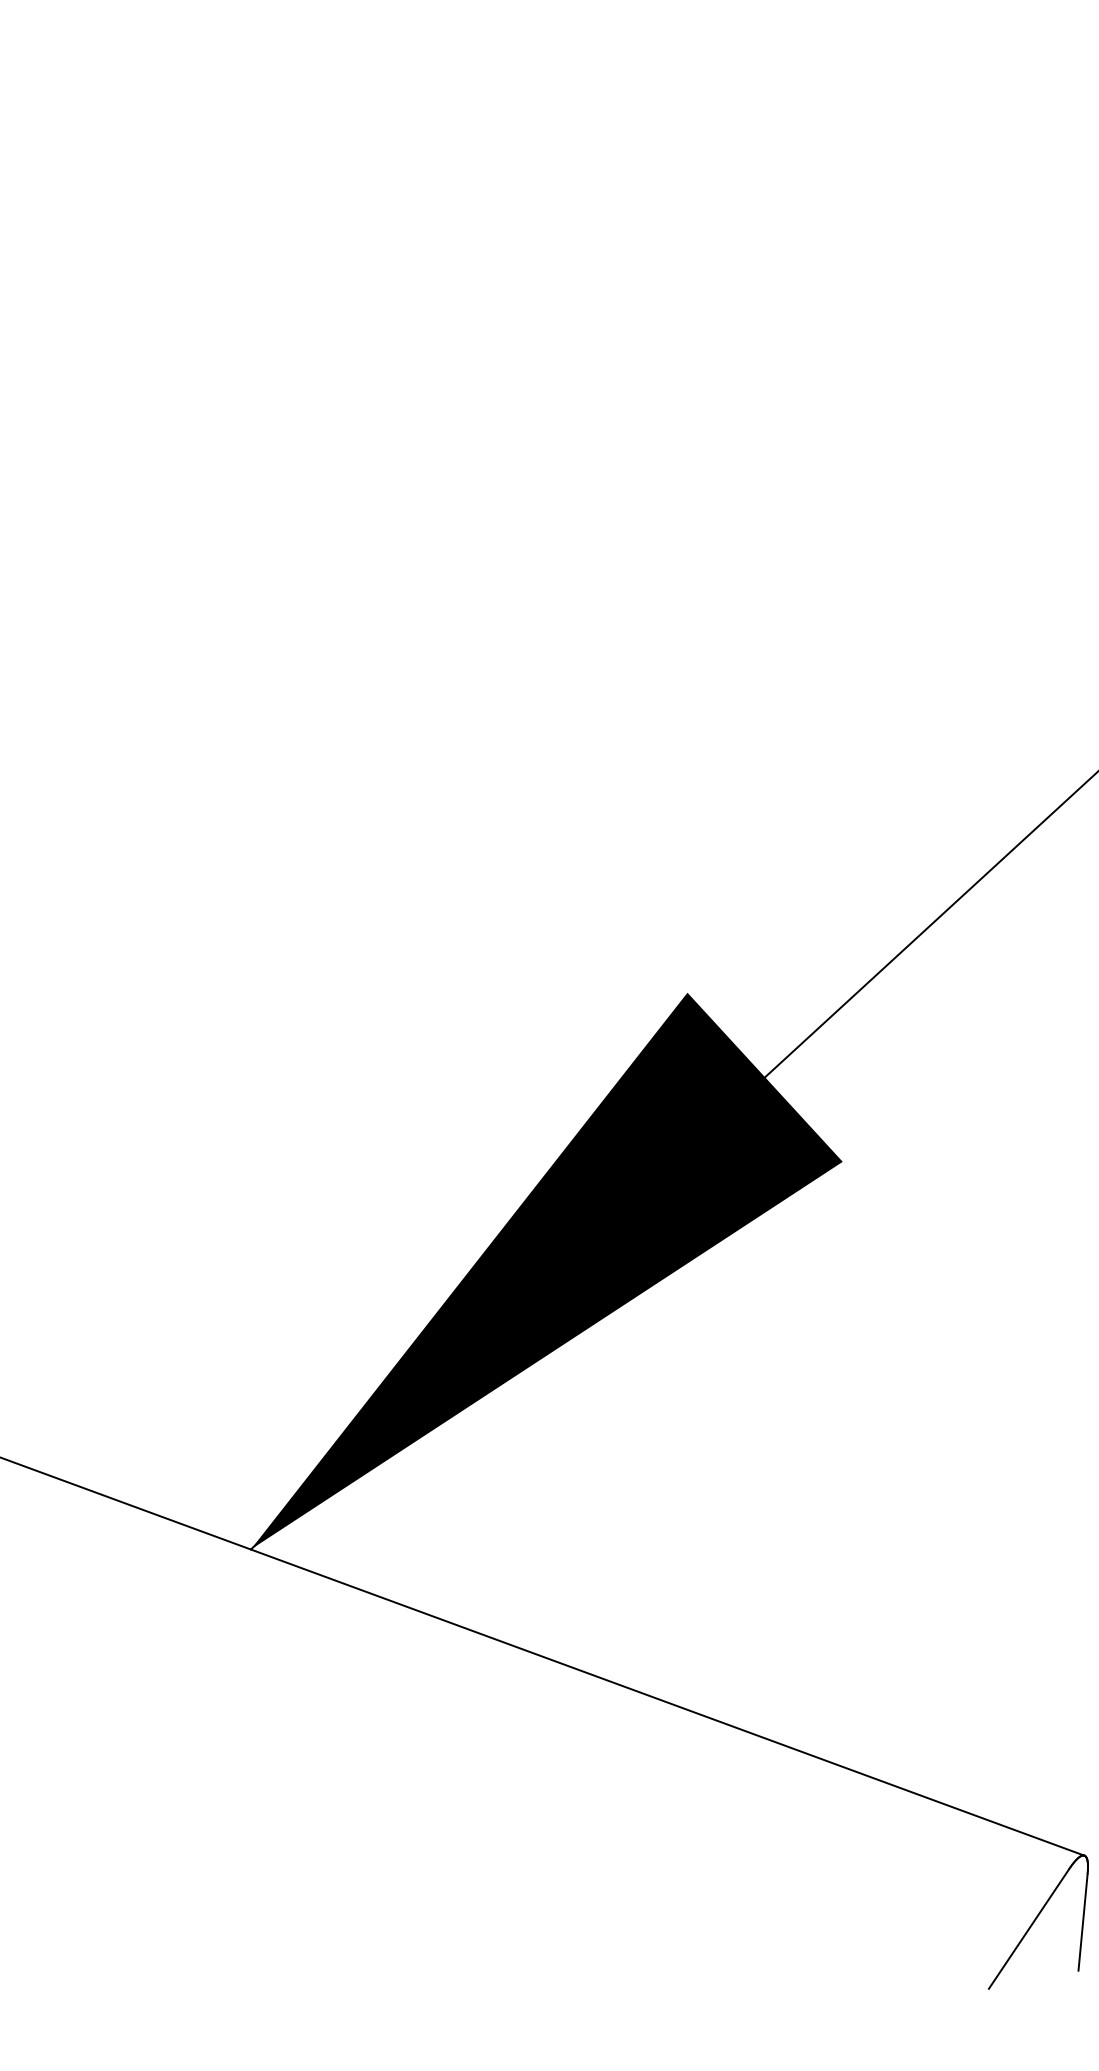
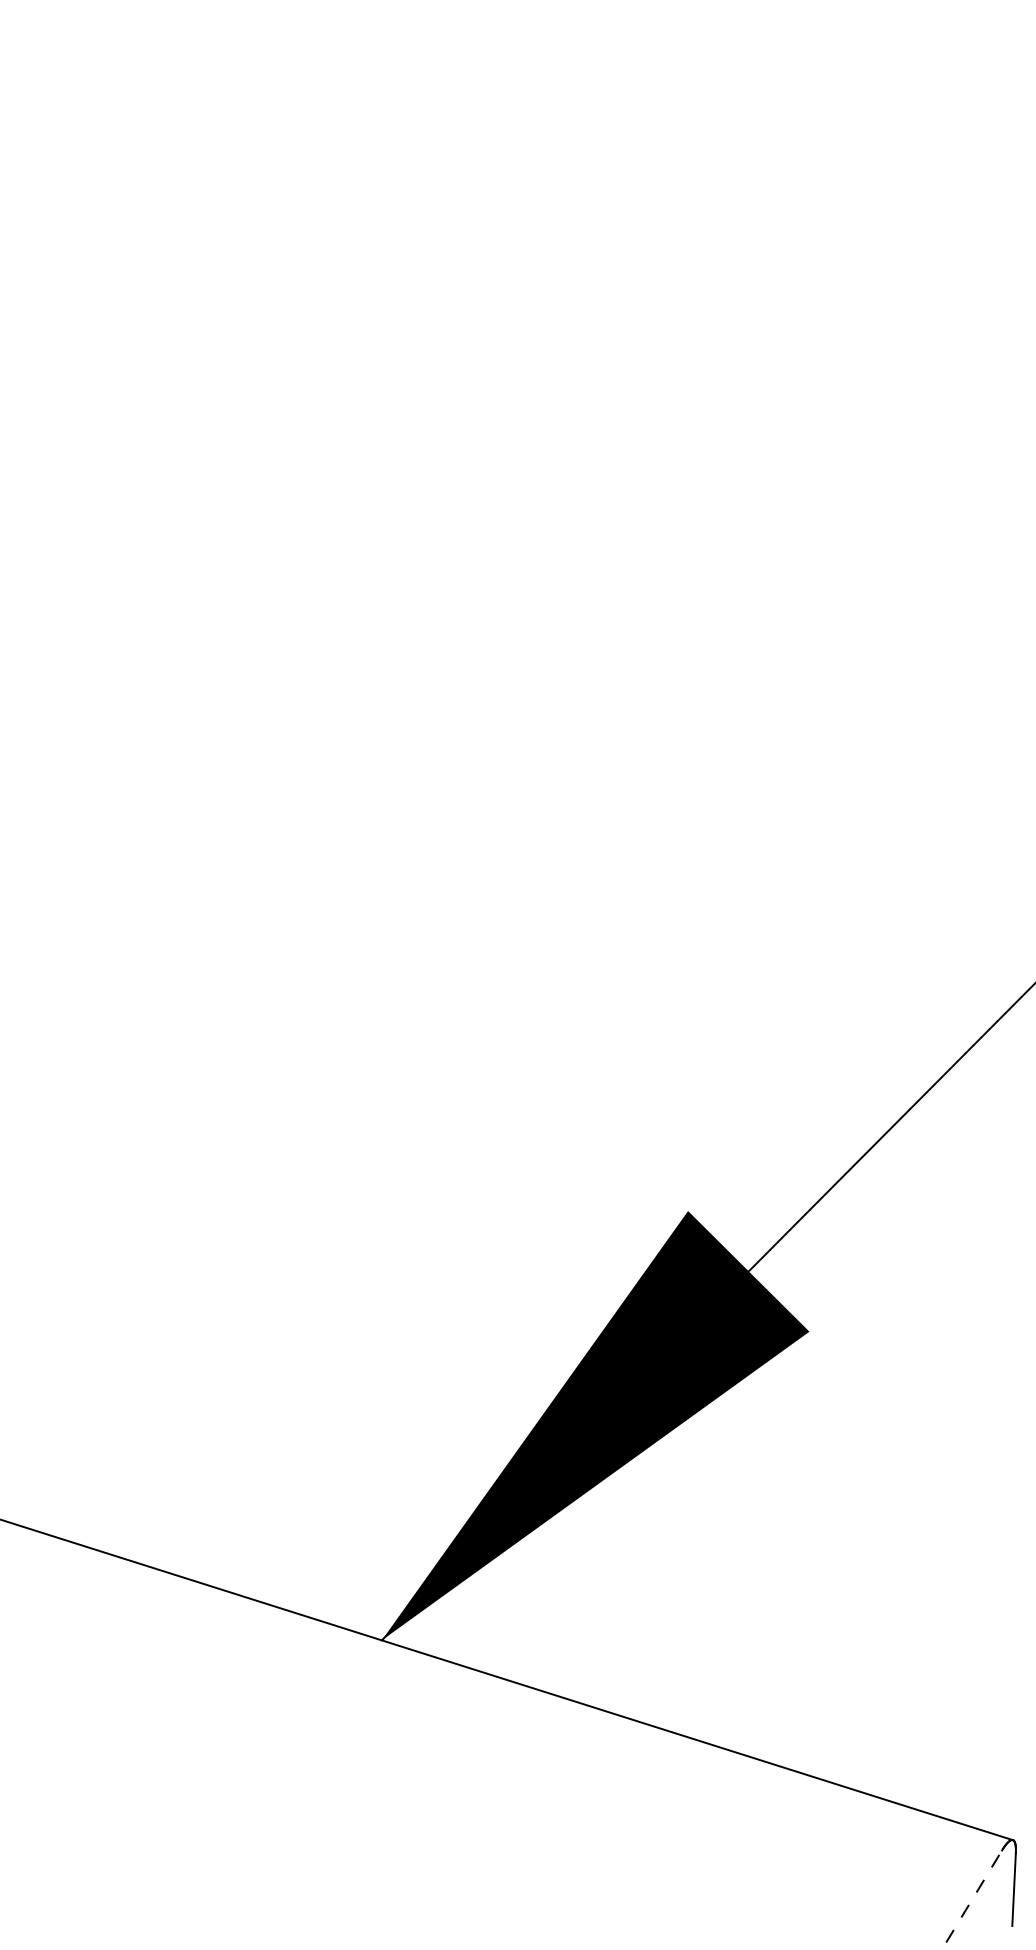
line: (1029, 1928) -> (974, 1896), solid -> dashed

